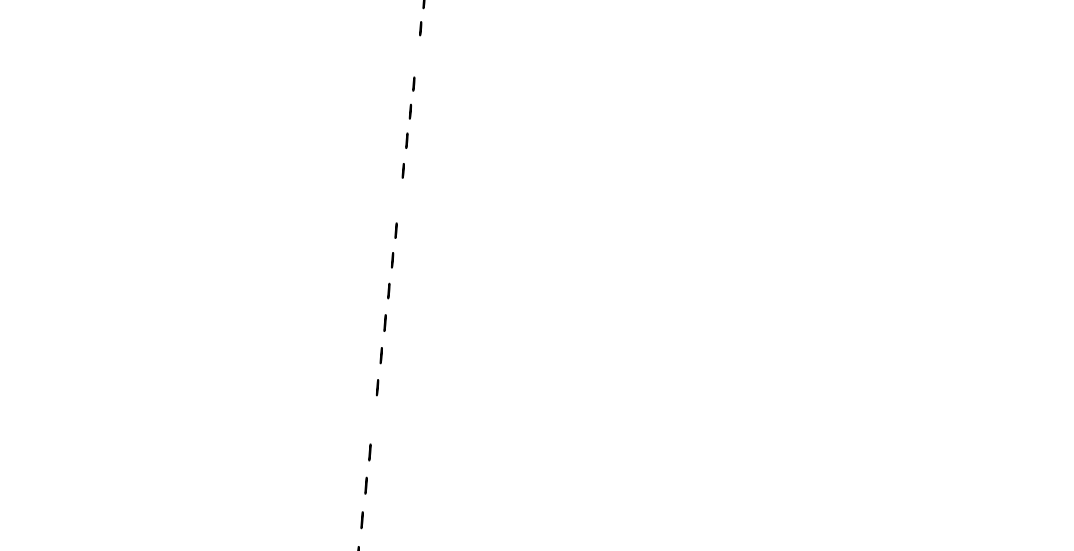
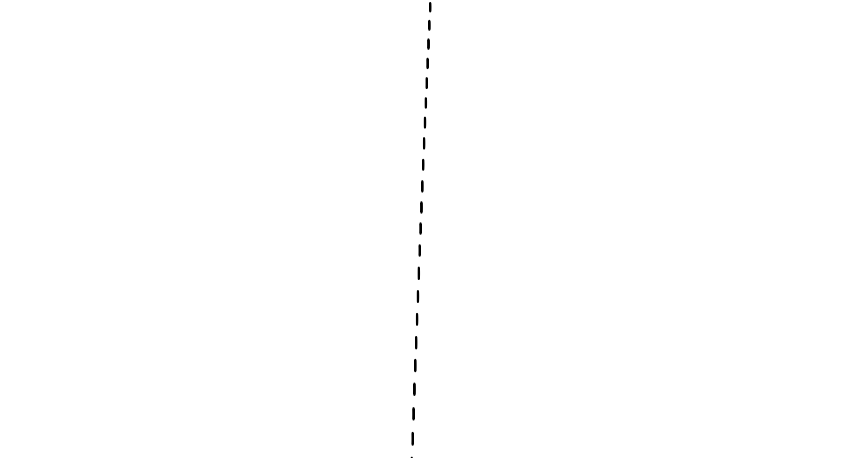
line: (417, 55) -> (426, 82), added
line: (399, 201) -> (422, 186), added
line: (374, 420) -> (416, 342), added

